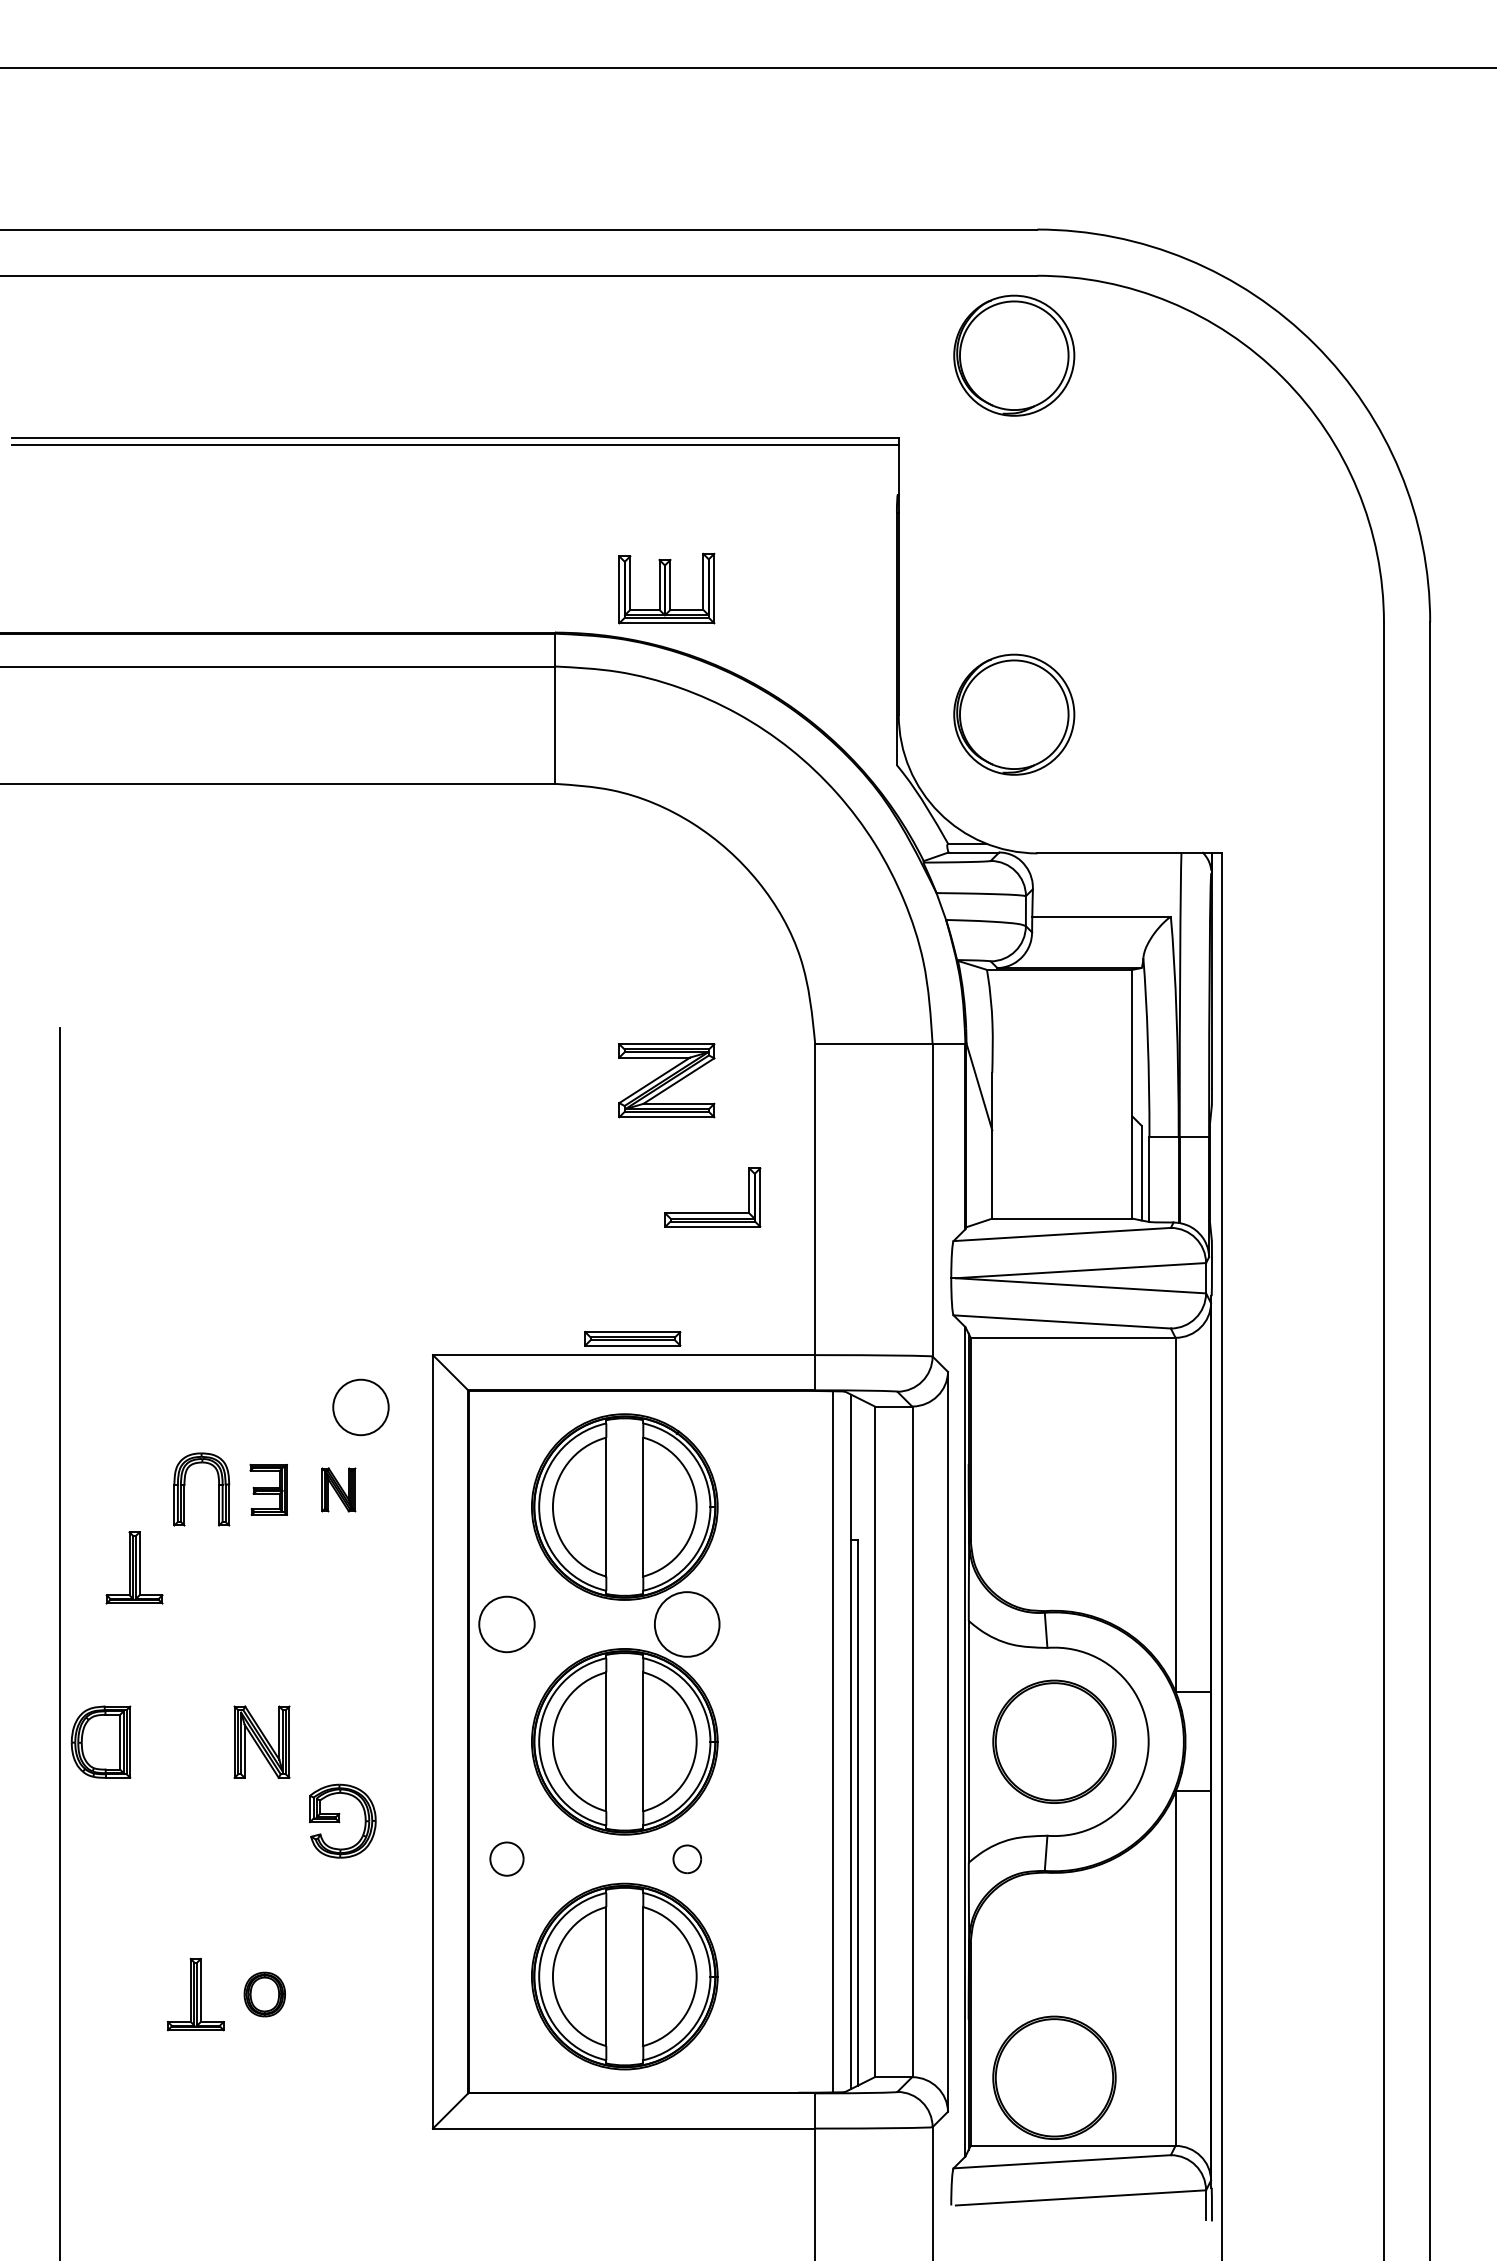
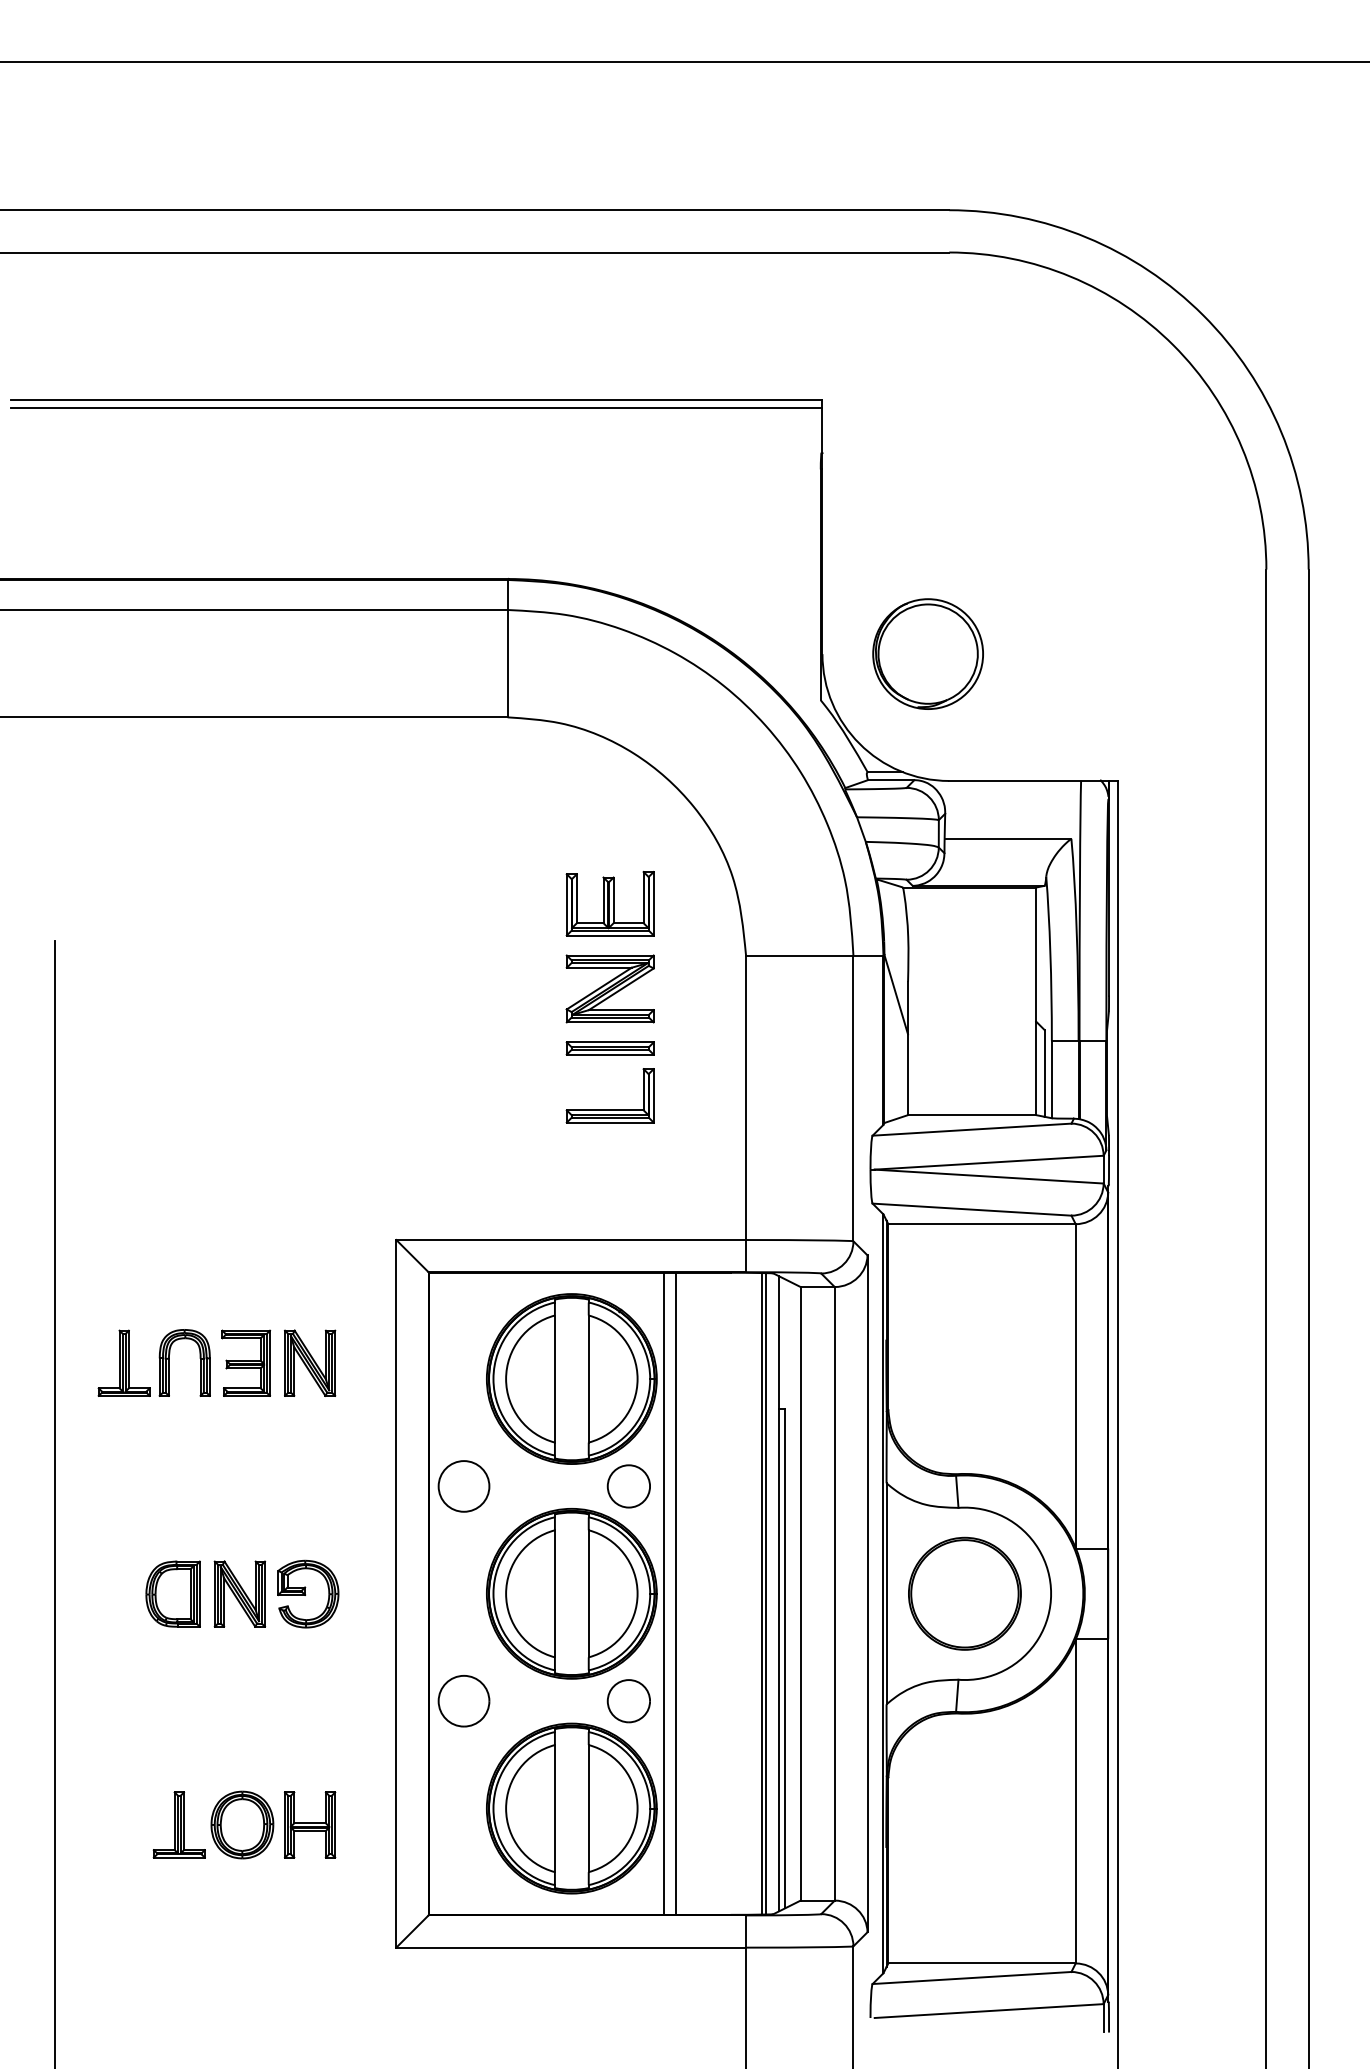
part: (1014, 355) -> (928, 325), removed
part: (666, 588) -> (609, 903), moved
part: (712, 1212) -> (609, 1109), moved
part: (632, 1338) -> (609, 1048), moved
circle: (360, 1407) -> (330, 1287), removed
part: (268, 1489) -> (245, 1362), size x1.43
part: (338, 1489) -> (309, 1362), size x1.67
part: (134, 1567) -> (124, 1362), moved
circle: (687, 1624) -> (629, 1486), size x0.71
part: (100, 1741) -> (172, 1593), moved
line: (725, 1741) -> (663, 1593), added
line: (738, 1741) -> (675, 1593), added
line: (837, 1741) -> (766, 1593), added
part: (342, 1820) -> (308, 1593), moved
part: (506, 1858) -> (463, 1700), size x1.67
part: (687, 1859) -> (629, 1701), size x1.67
part: (264, 1994) -> (242, 1824), size x1.67
part: (338, 1994) -> (309, 1824), added
part: (1054, 2077) -> (964, 1900), removed

